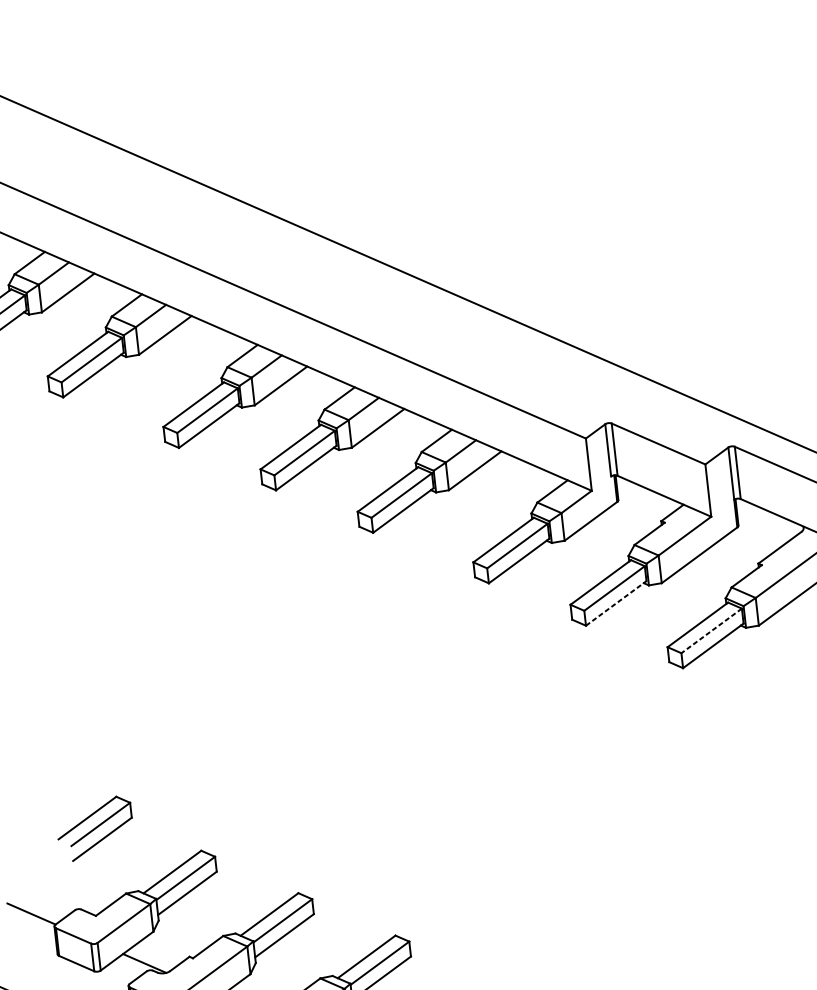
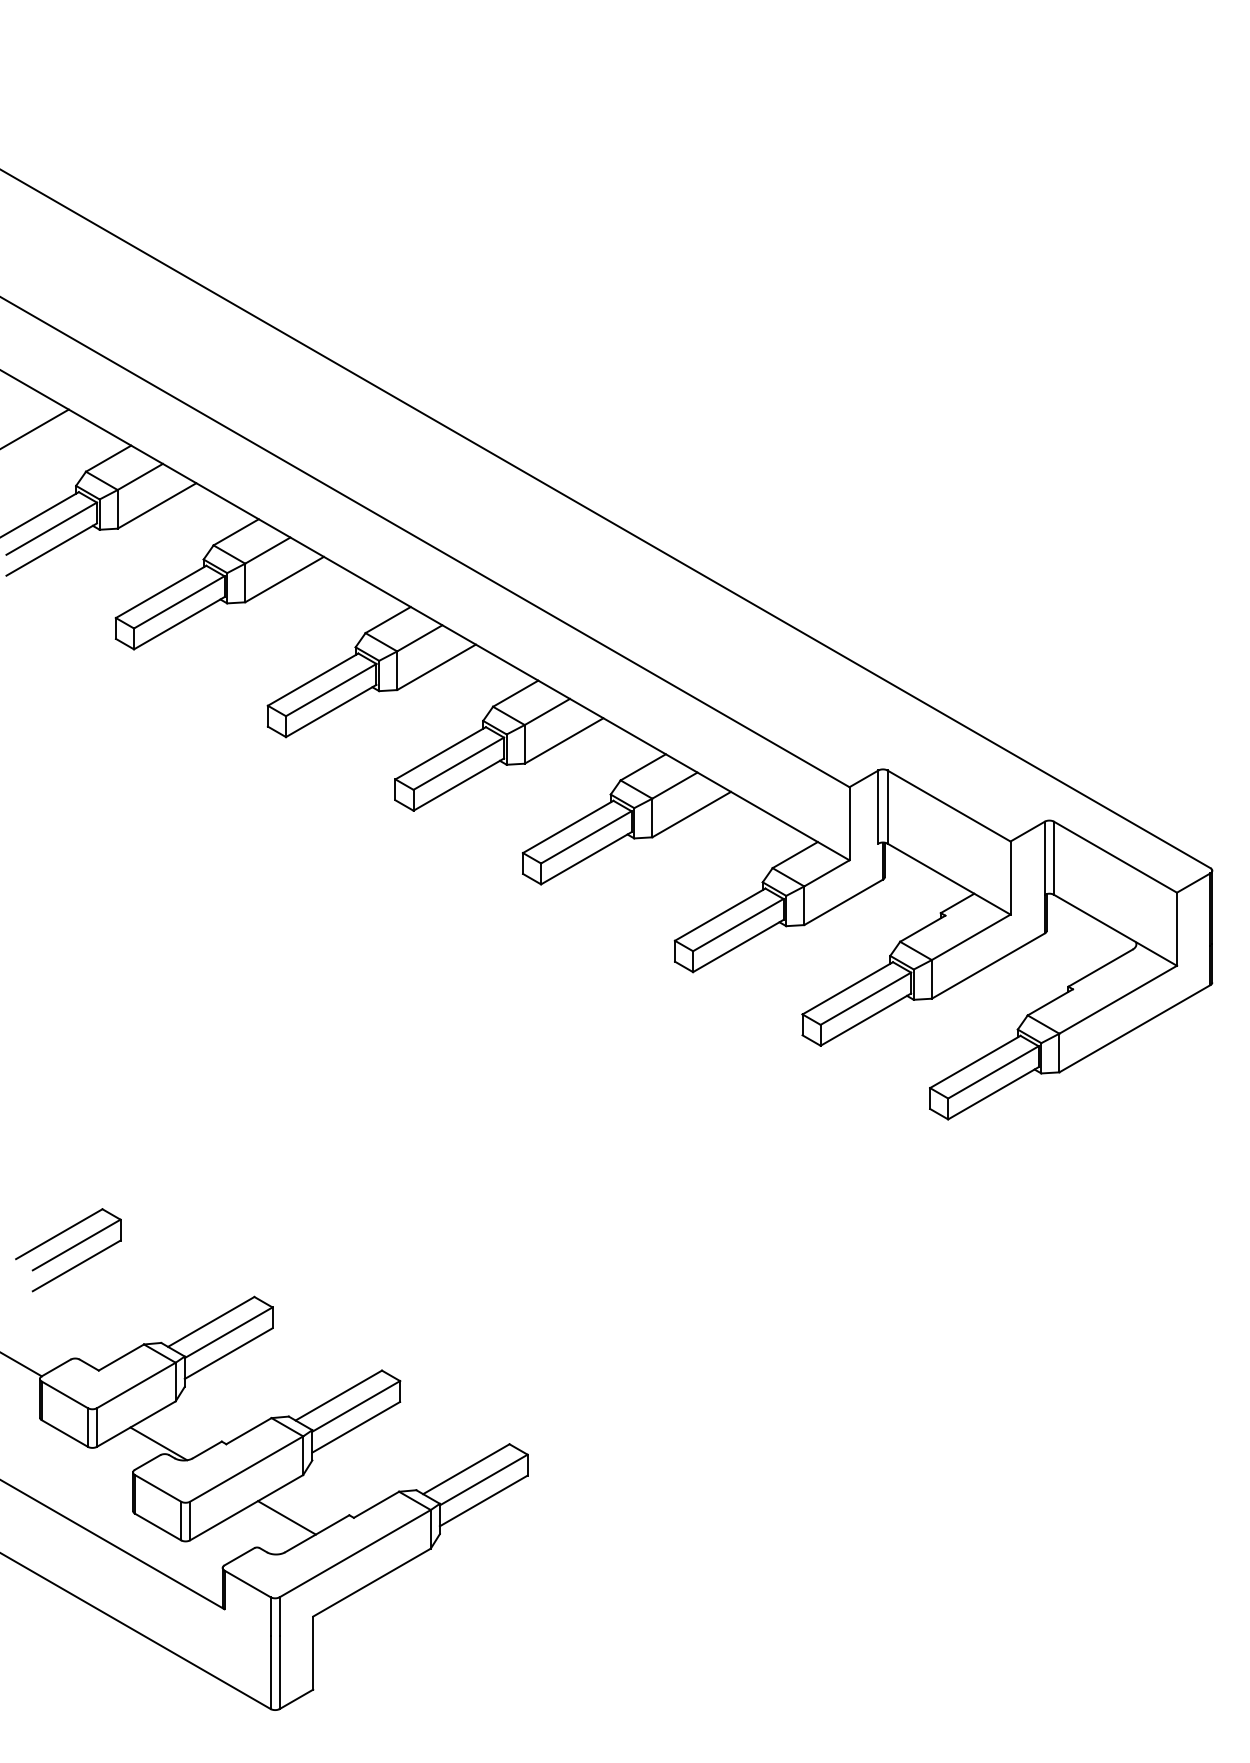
line: (616, 603) -> (866, 1019), dashed -> solid
line: (711, 631) -> (992, 1072), dashed -> solid
part: (95, 829) -> (68, 1250), moved

